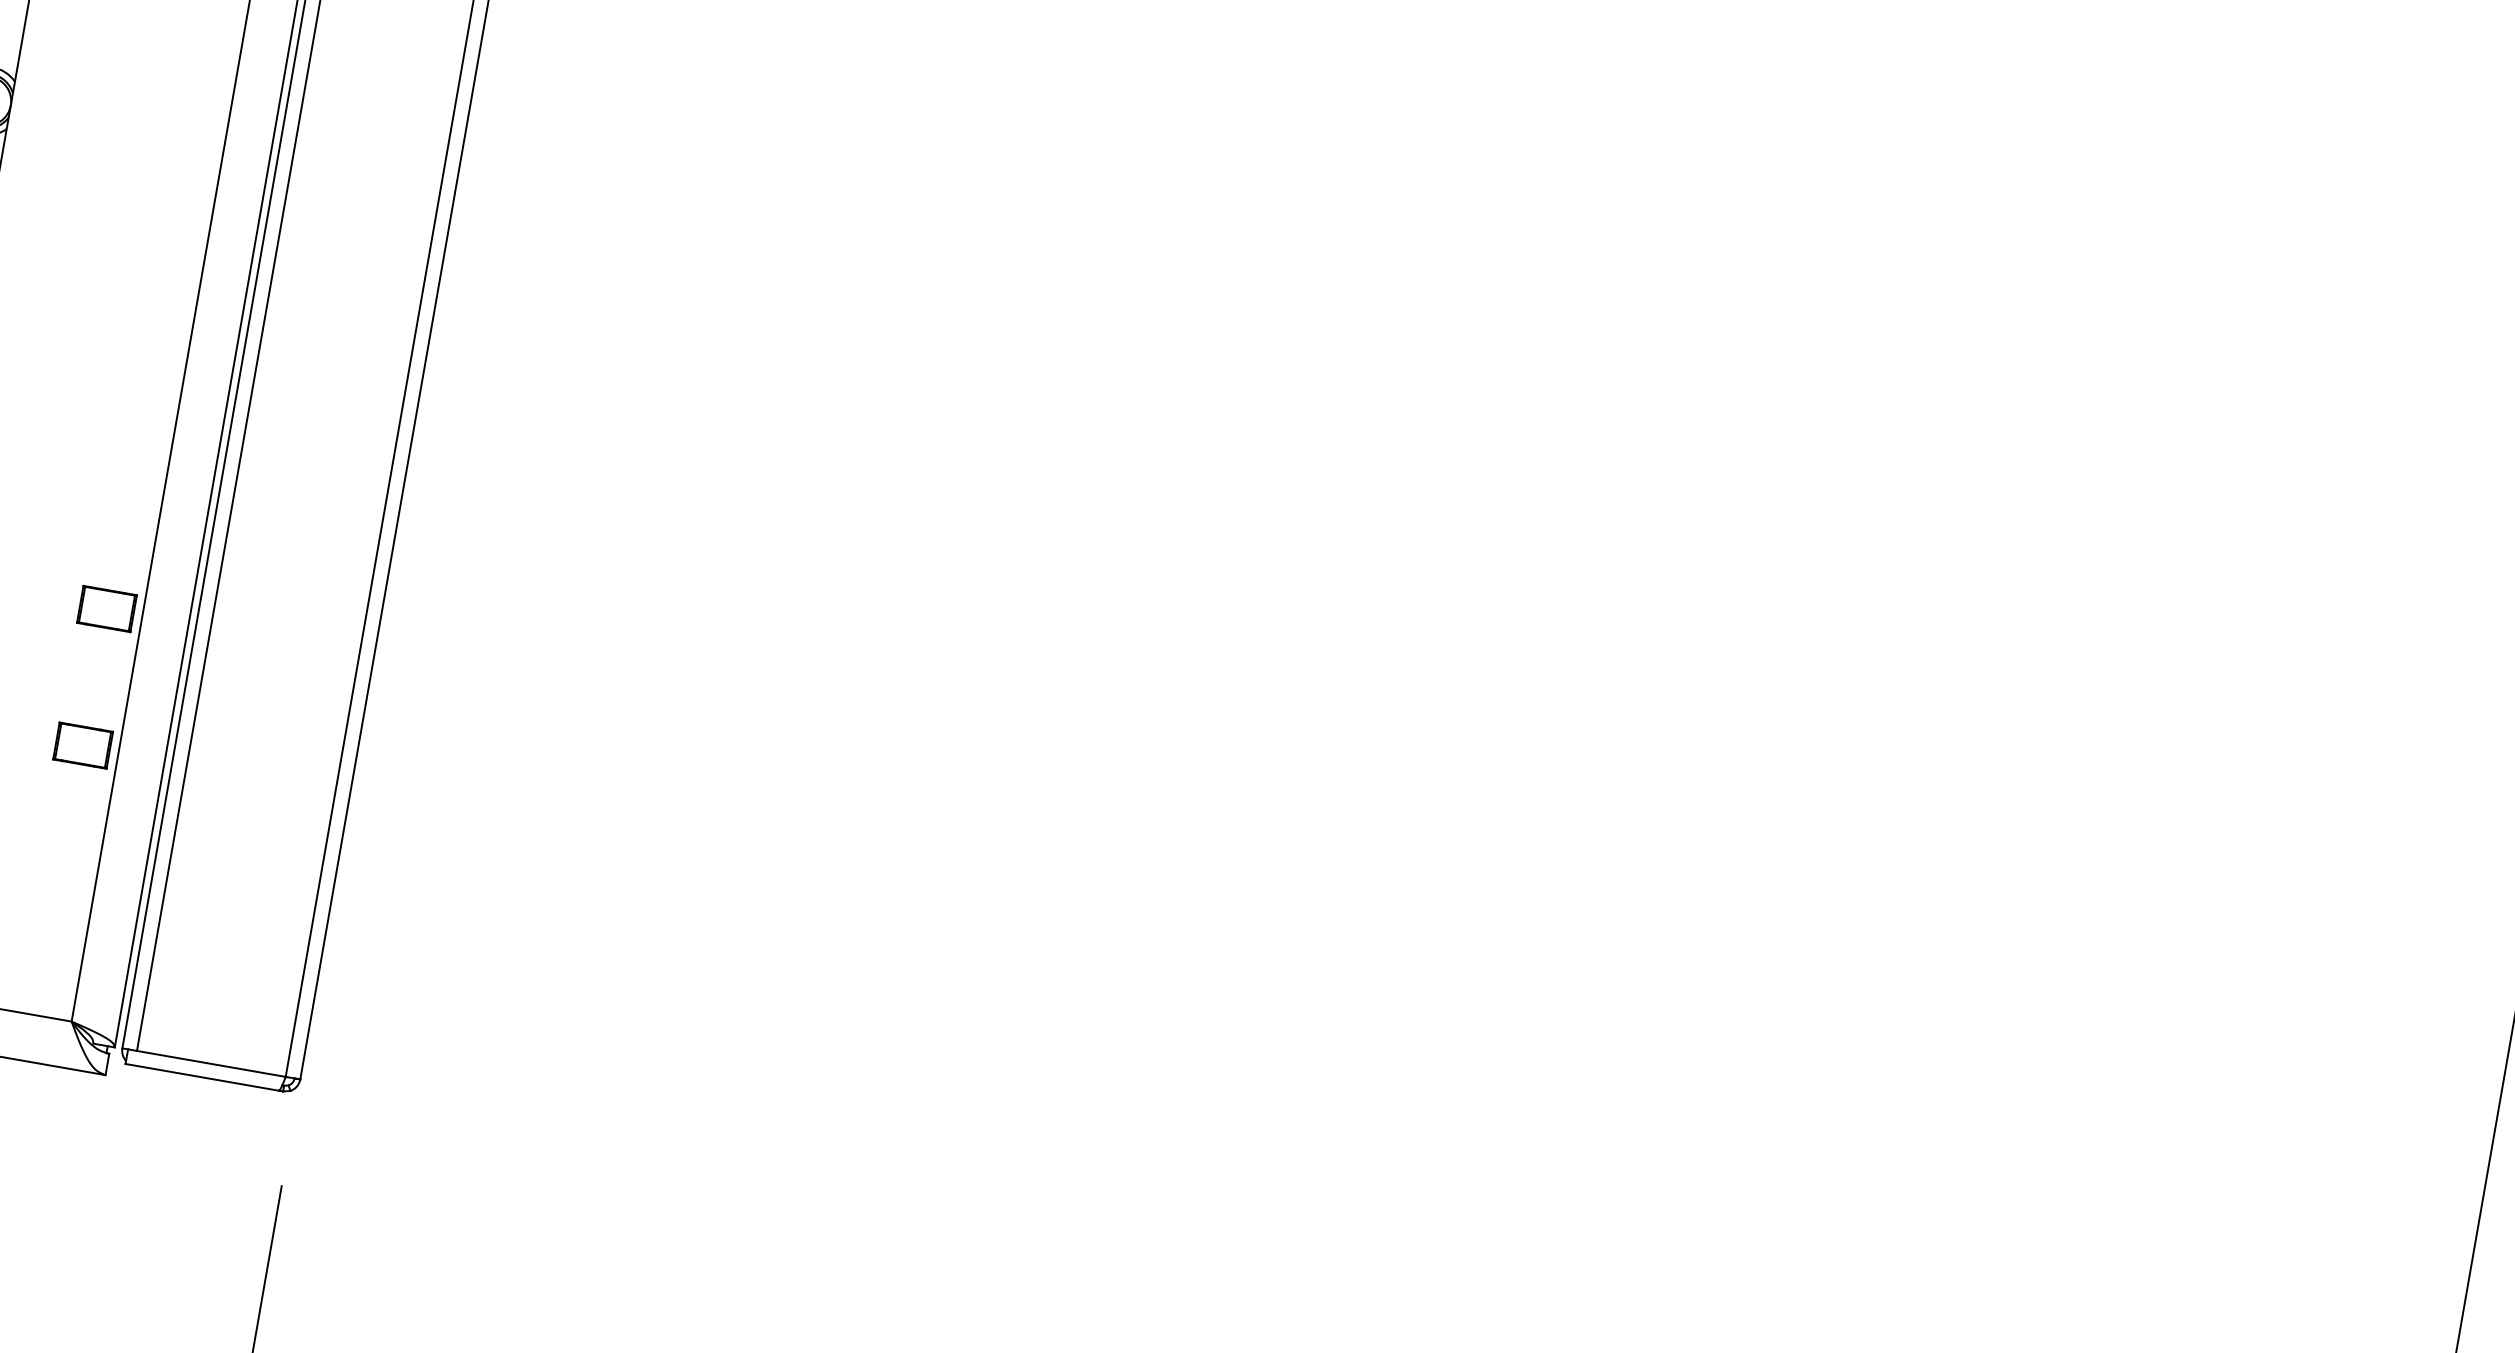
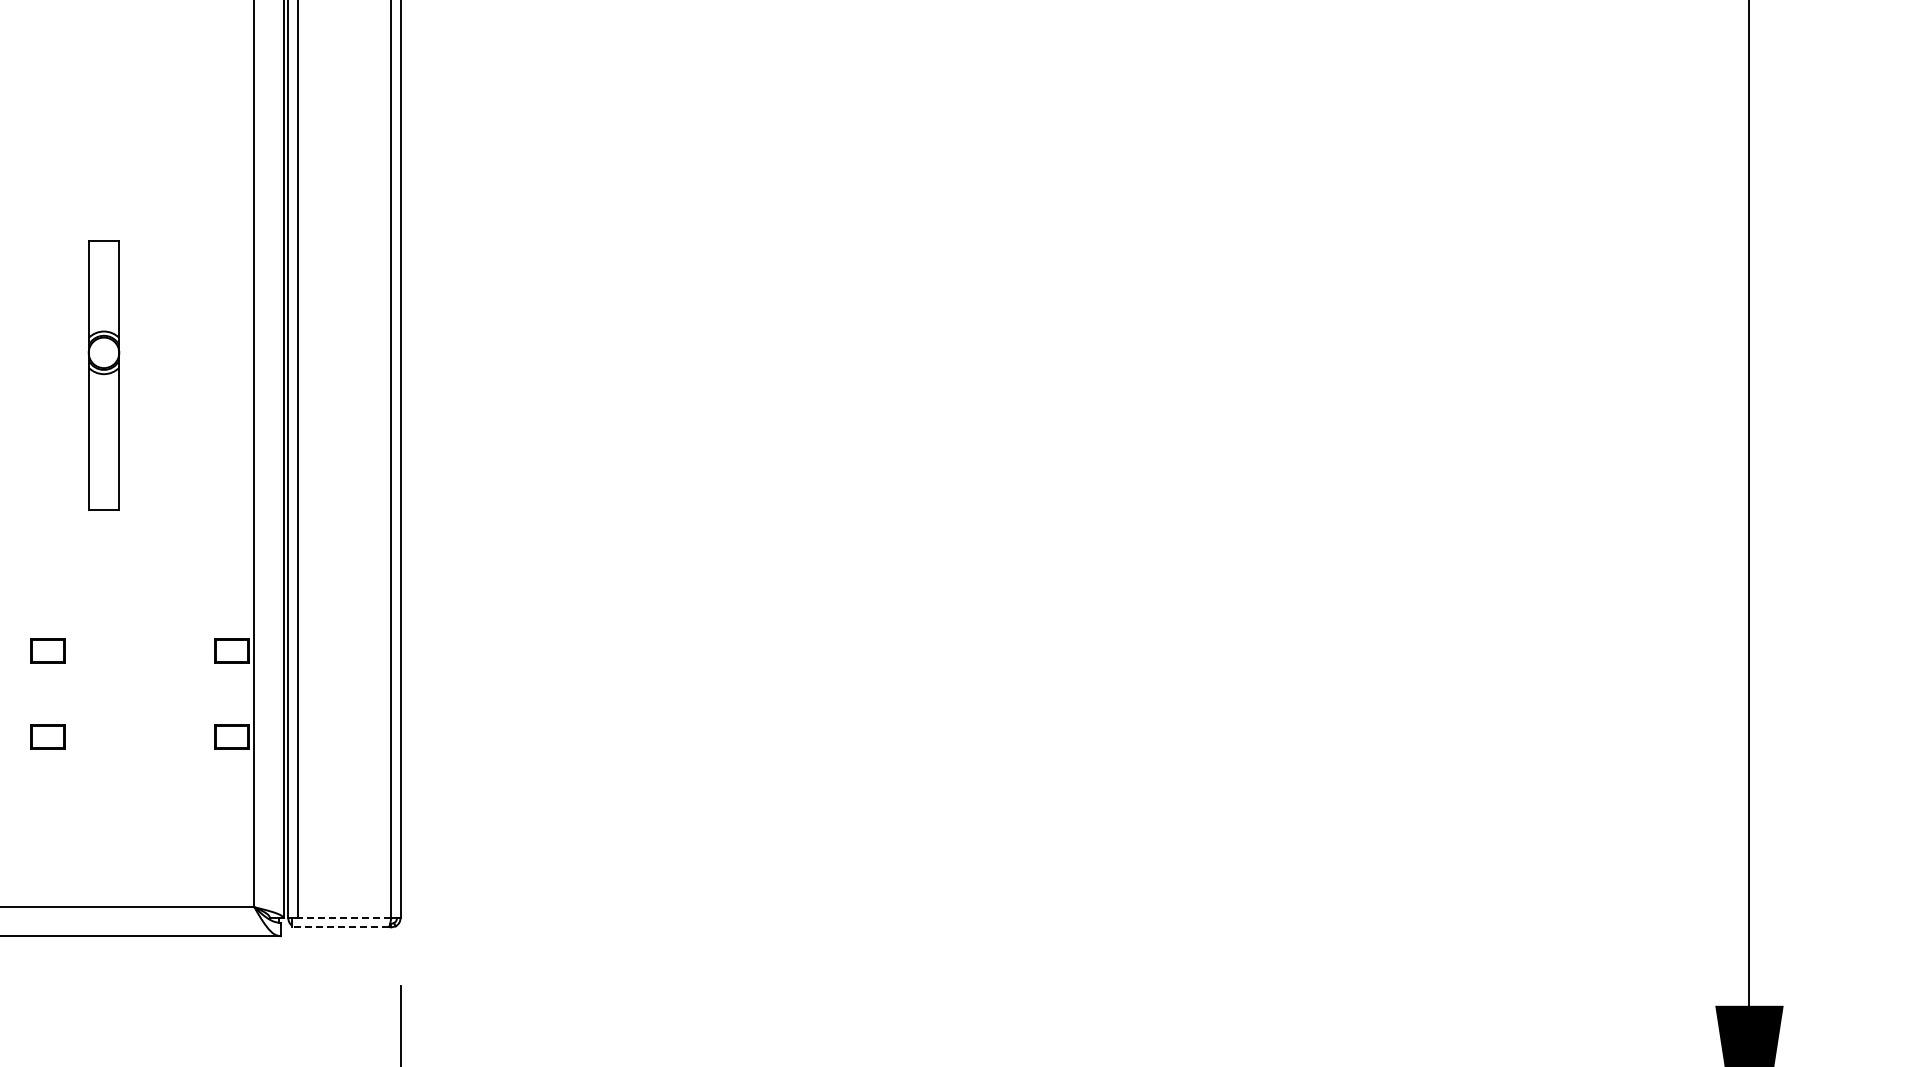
line: (211, 1064) -> (344, 918), solid -> dashed
line: (200, 1077) -> (339, 927), solid -> dashed

